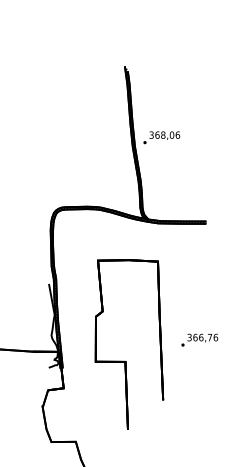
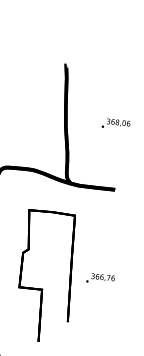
text: (161, 137) -> (115, 124), moved

